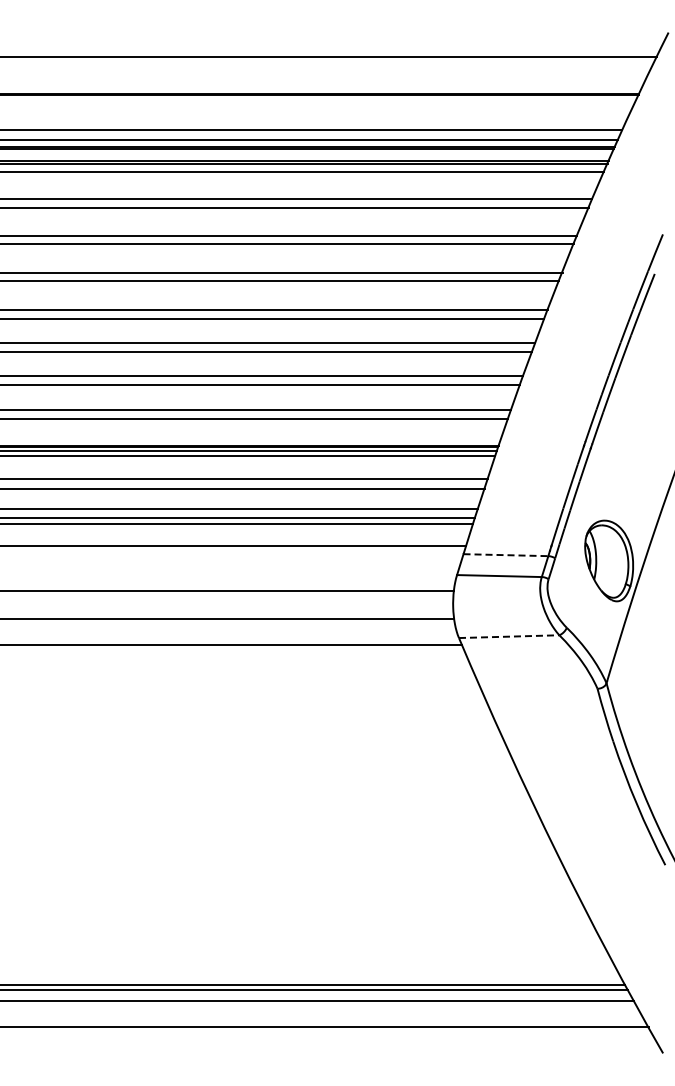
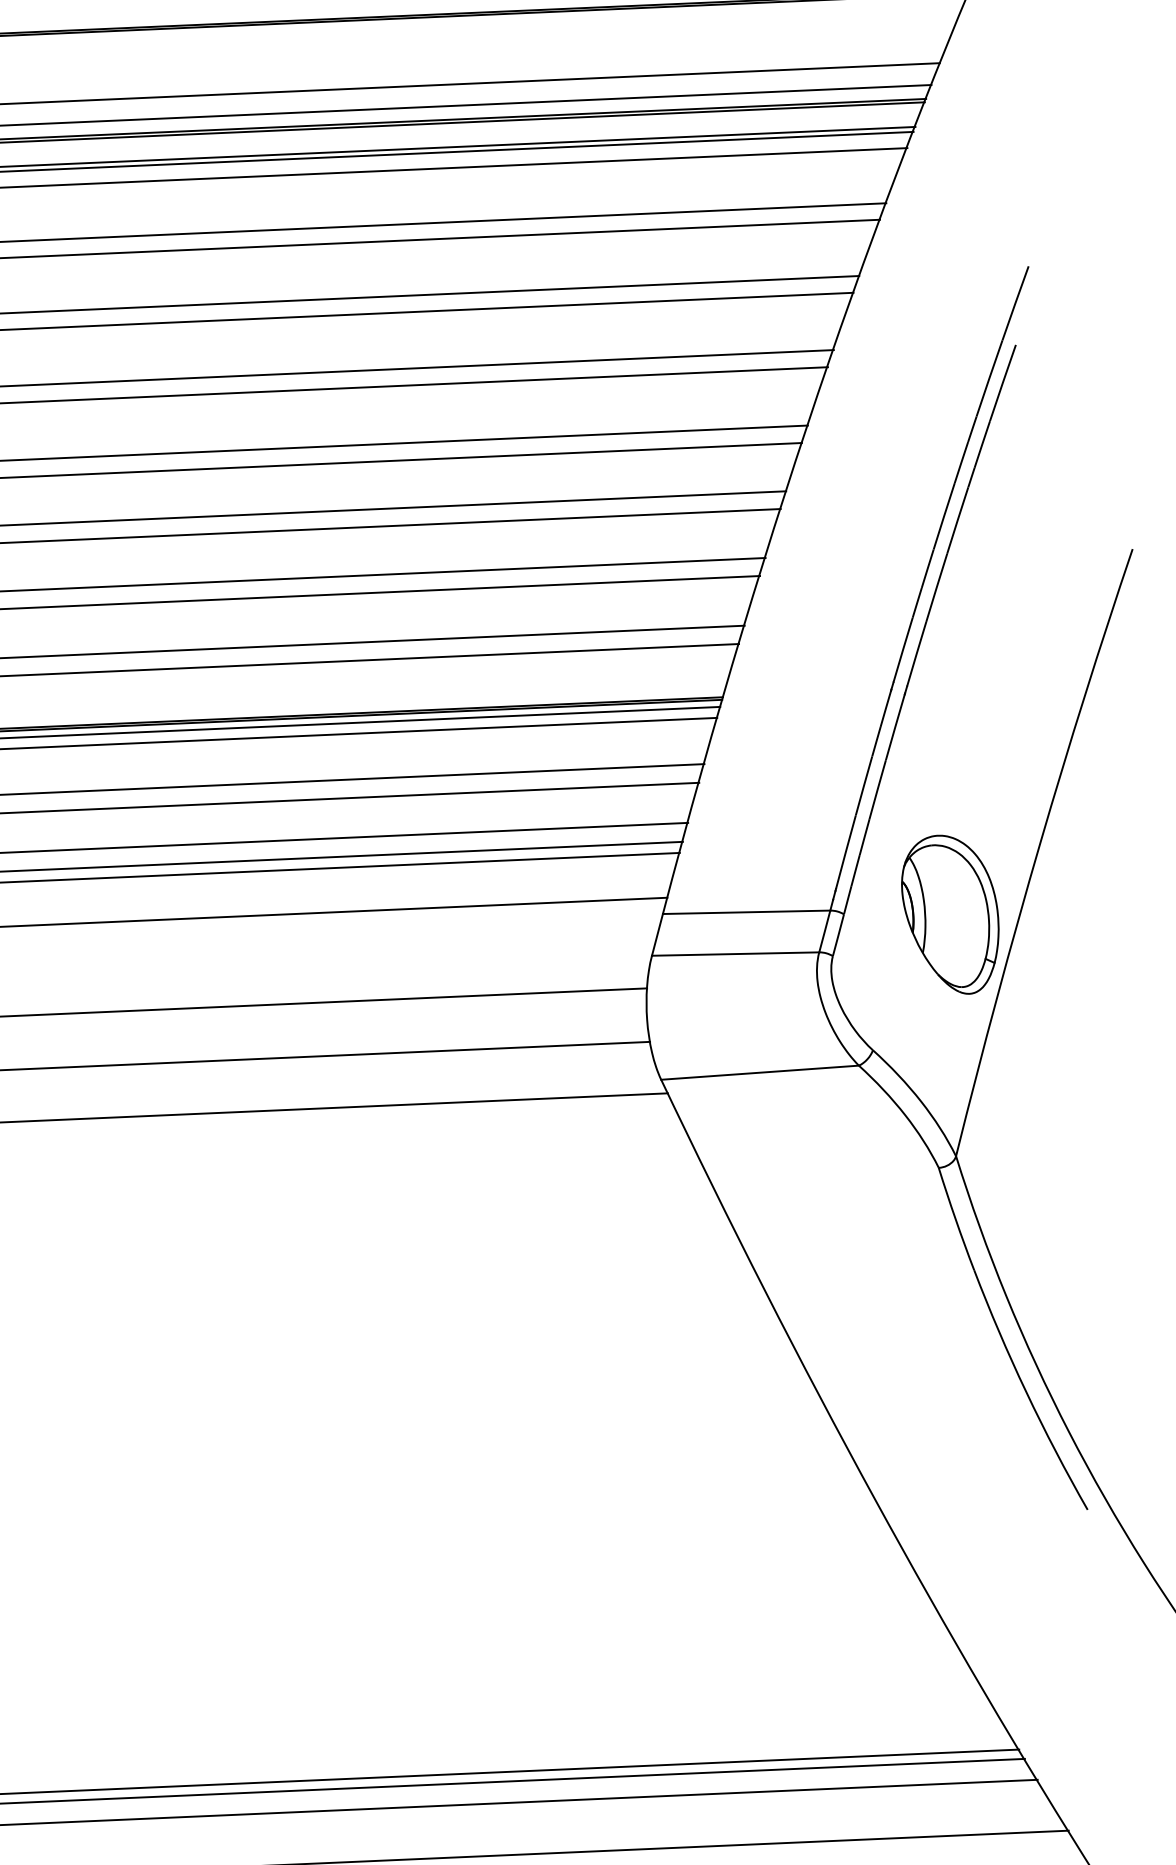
line: (506, 555) -> (747, 912), dashed -> solid
line: (509, 636) -> (760, 1072), dashed -> solid

